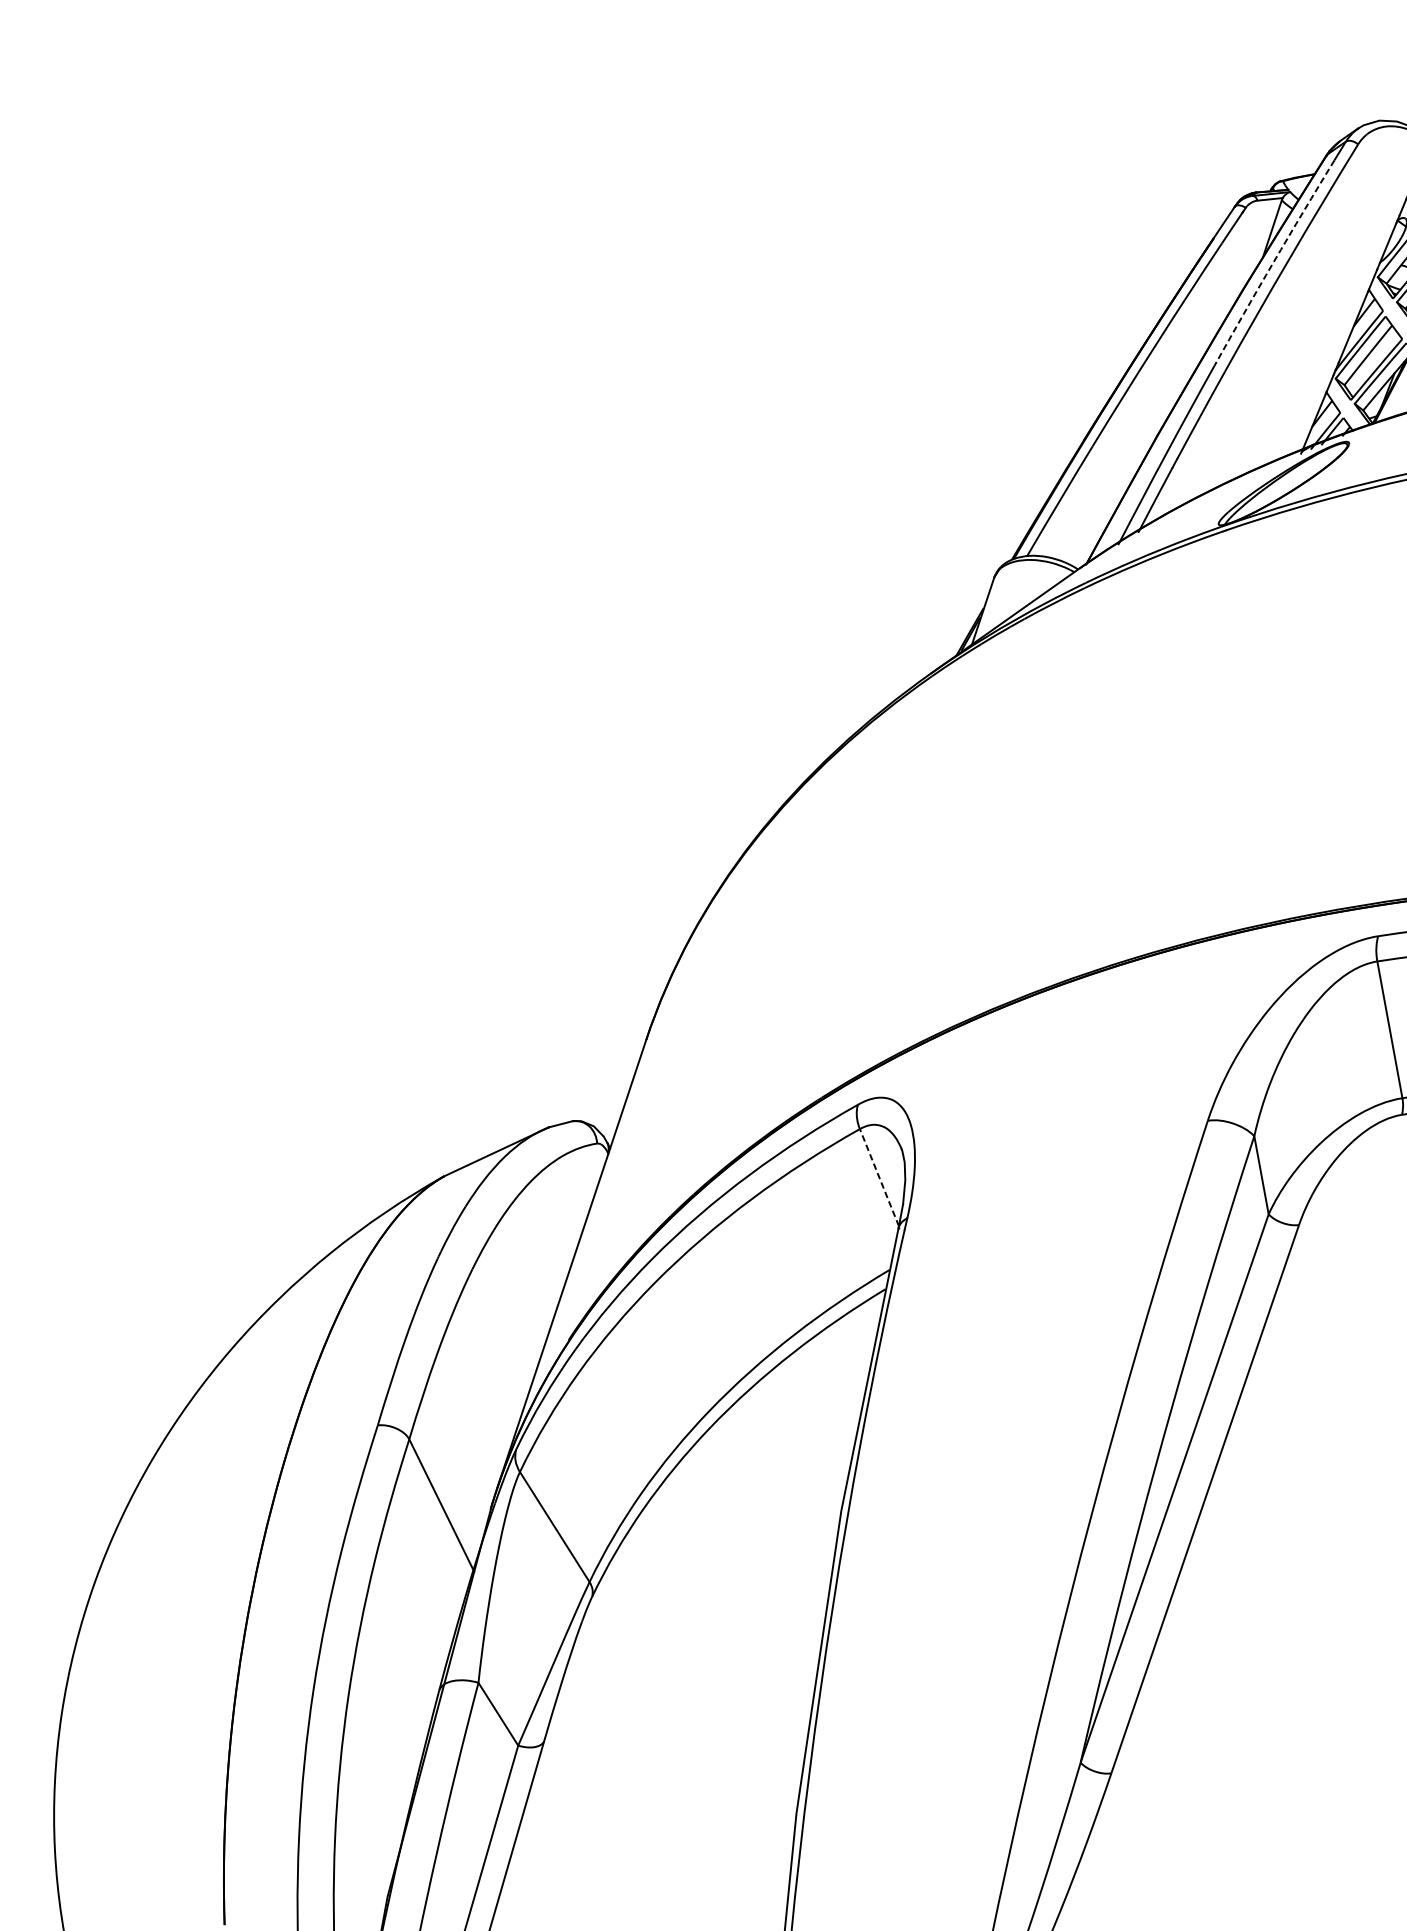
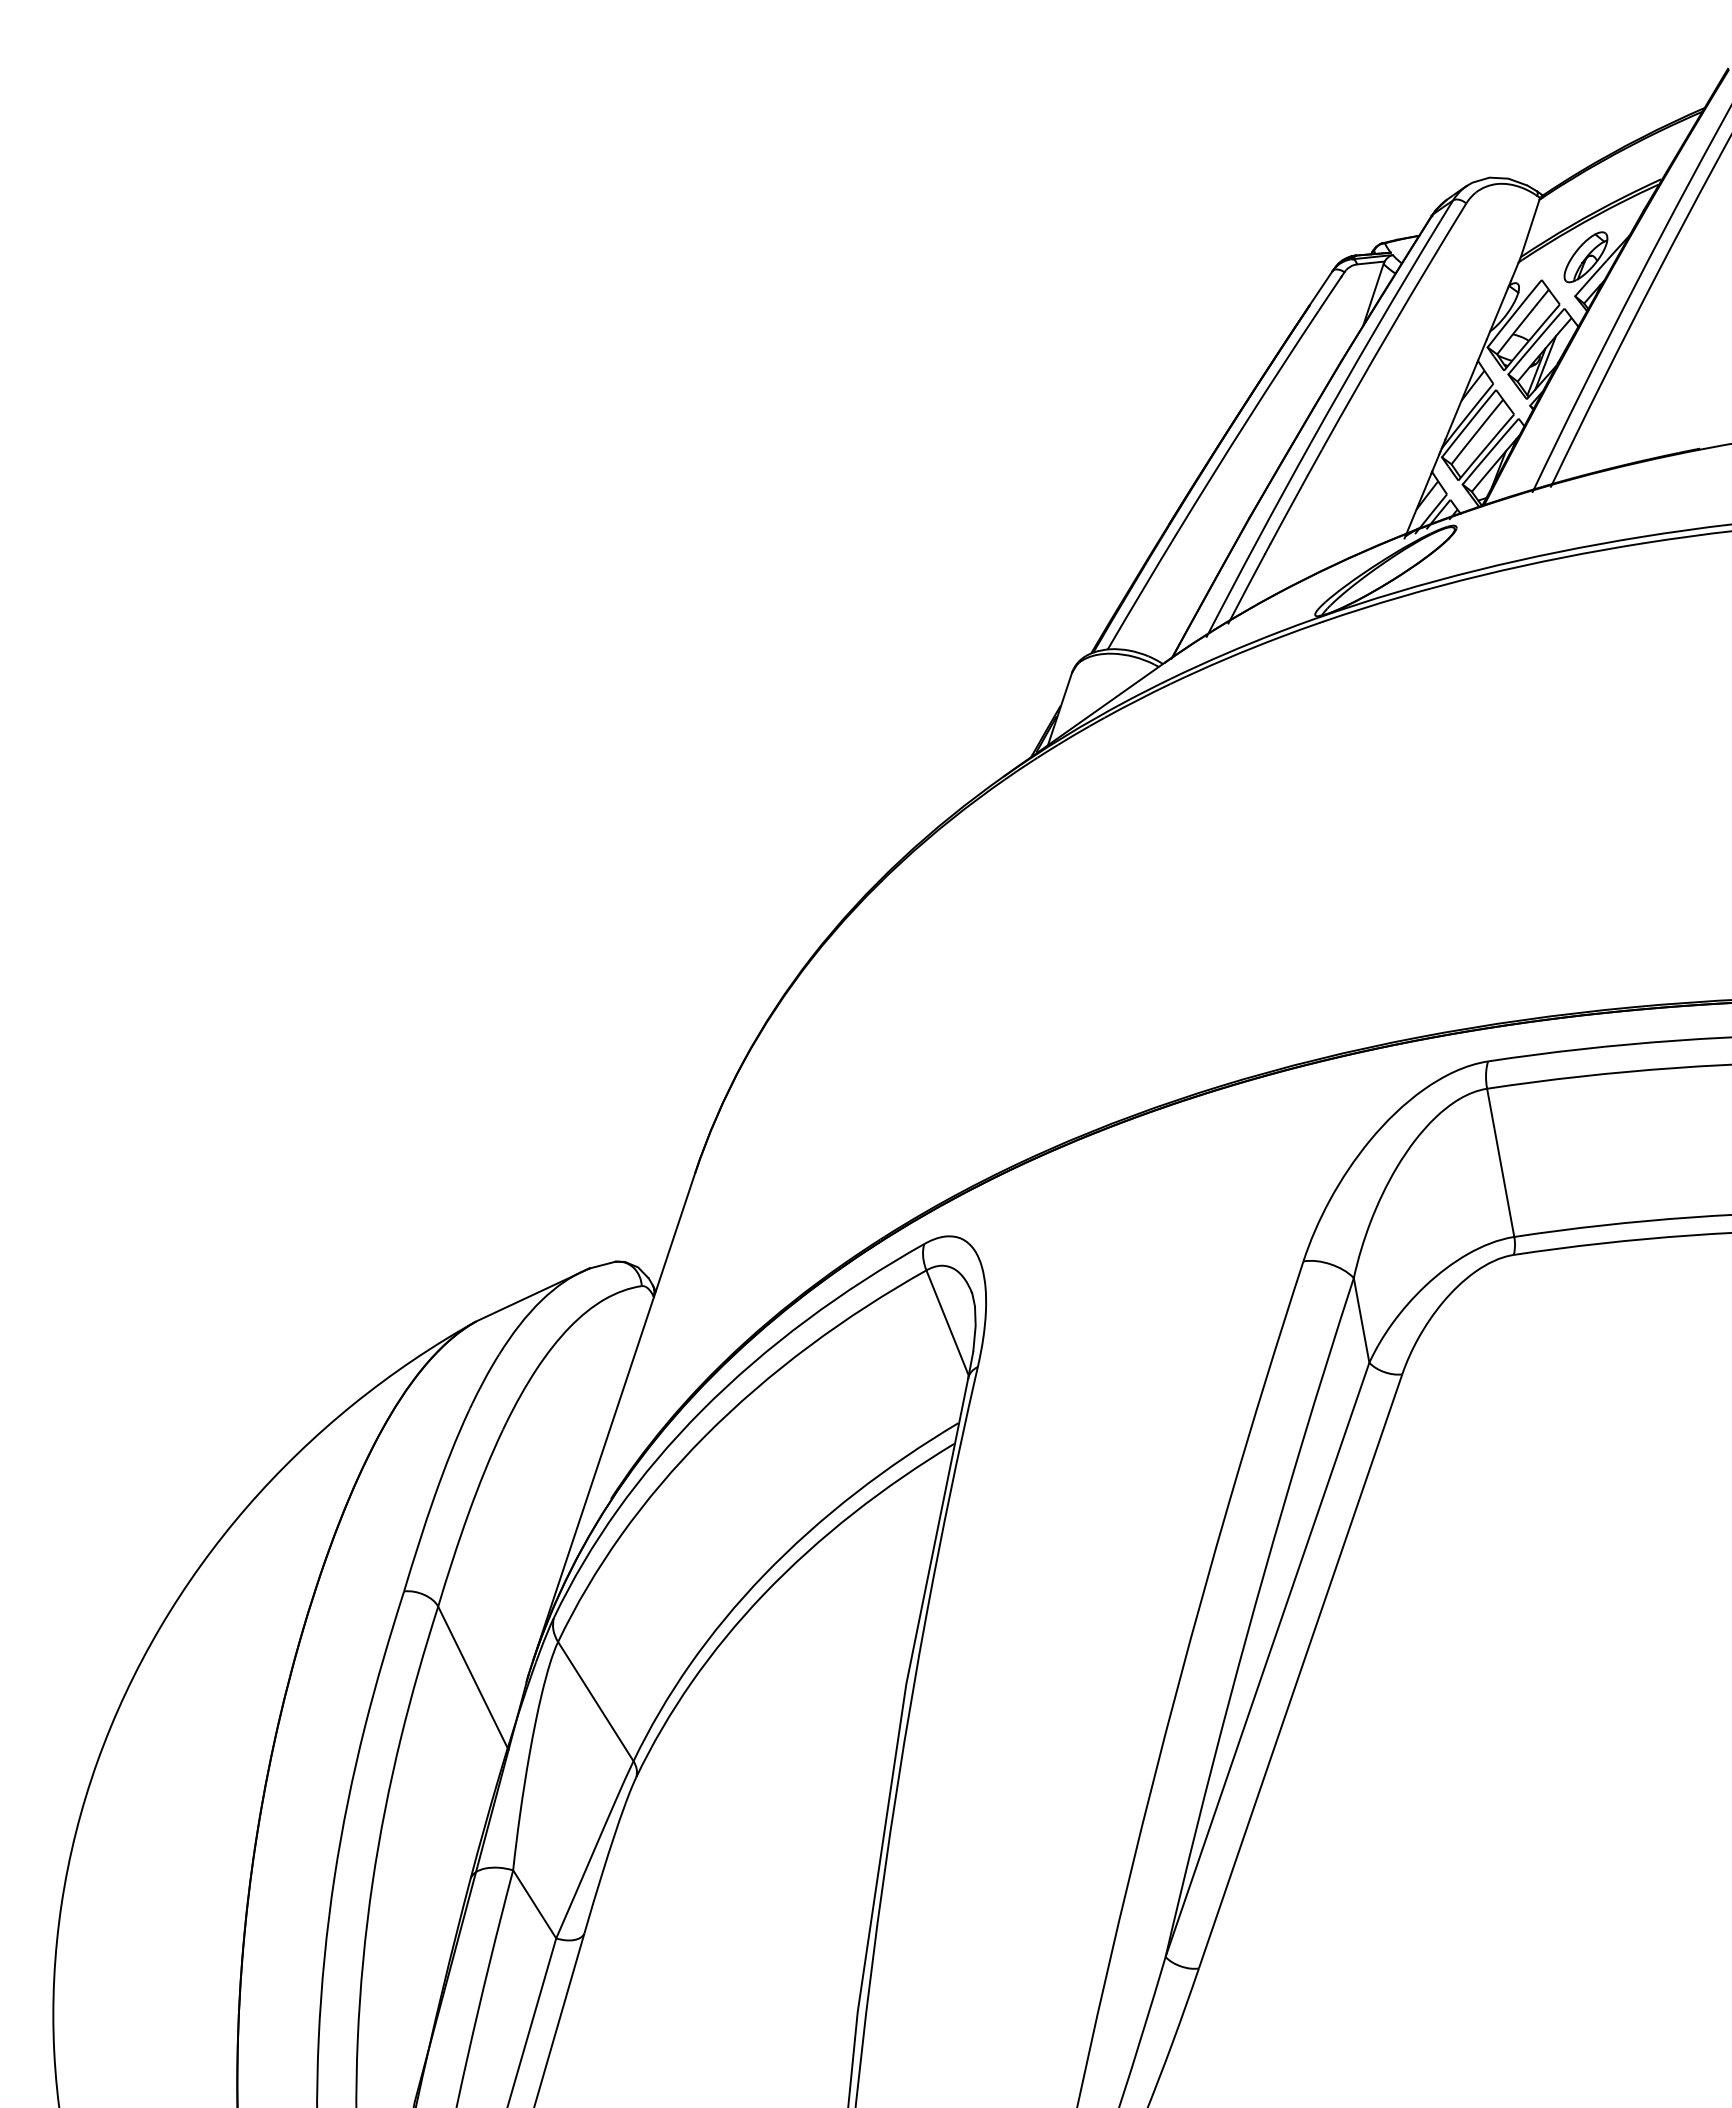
arc: (1273, 262) -> (1374, 331), dashed -> solid
line: (879, 1178) -> (947, 1323), dashed -> solid

